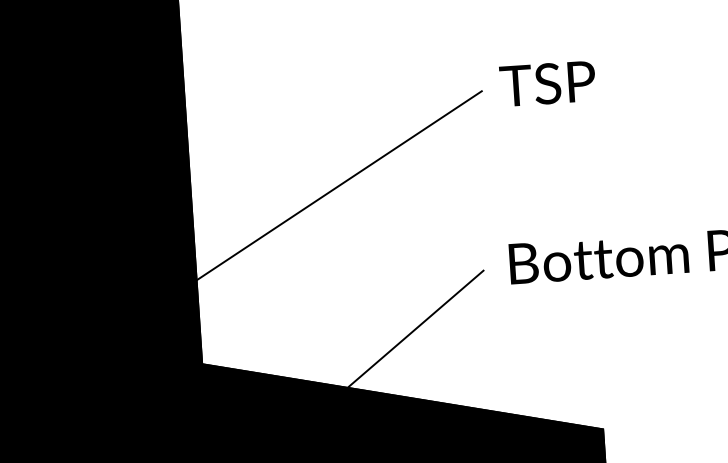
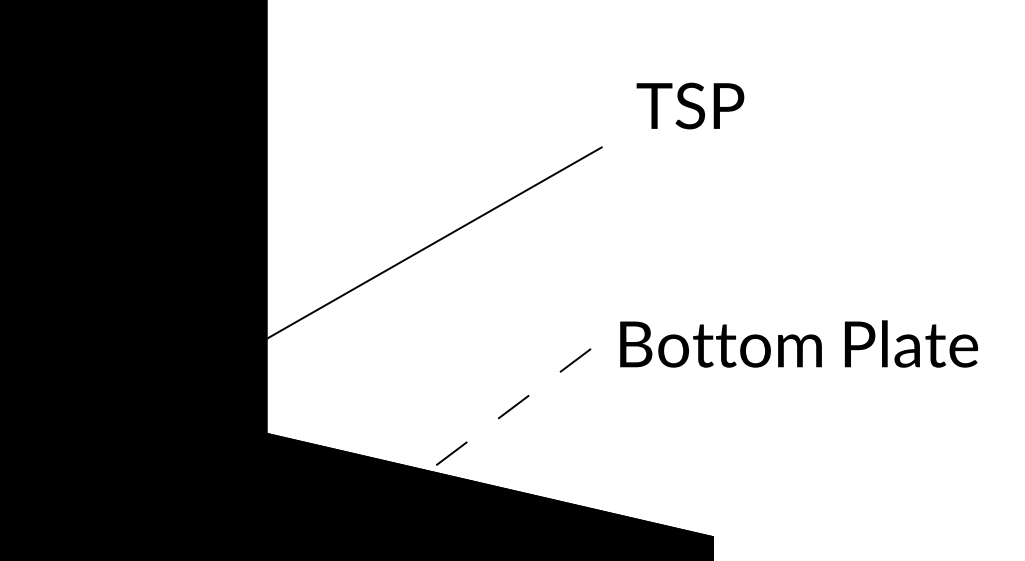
text: (547, 83) -> (690, 105), moved
line: (415, 329) -> (509, 410), solid -> dashed

